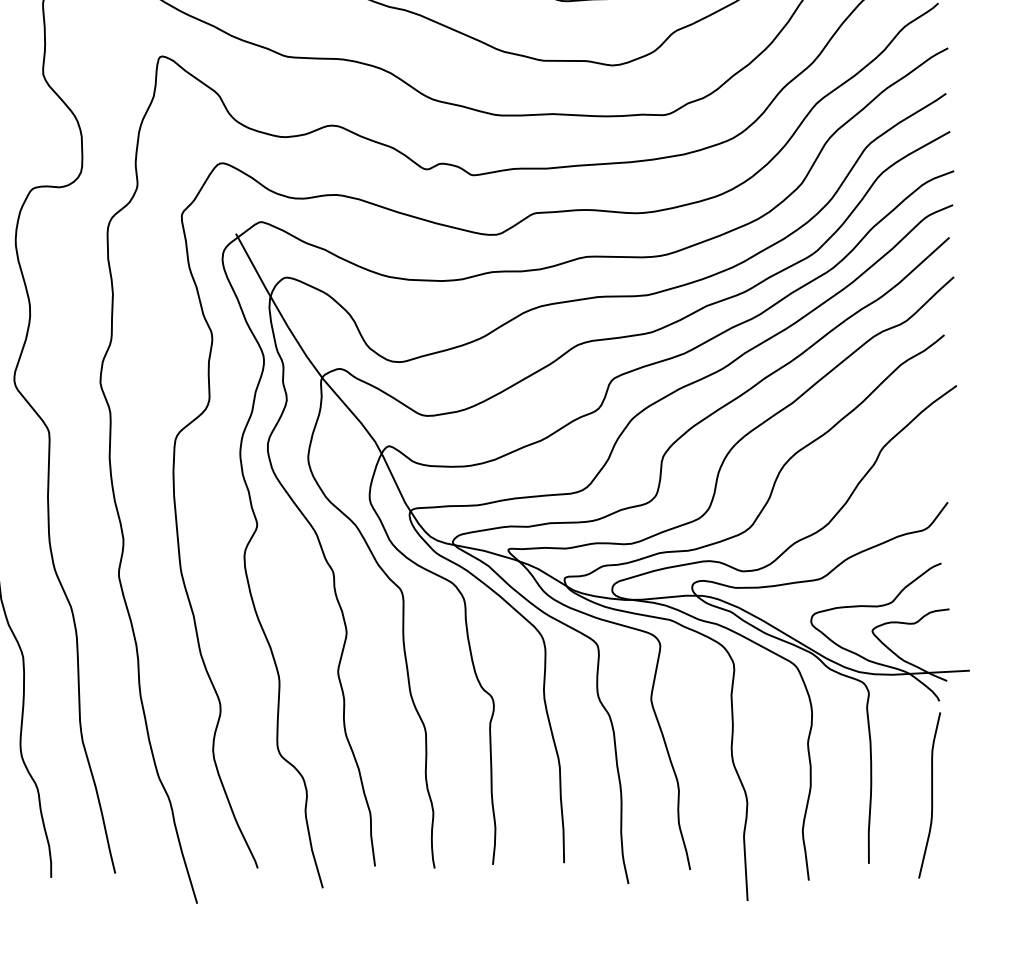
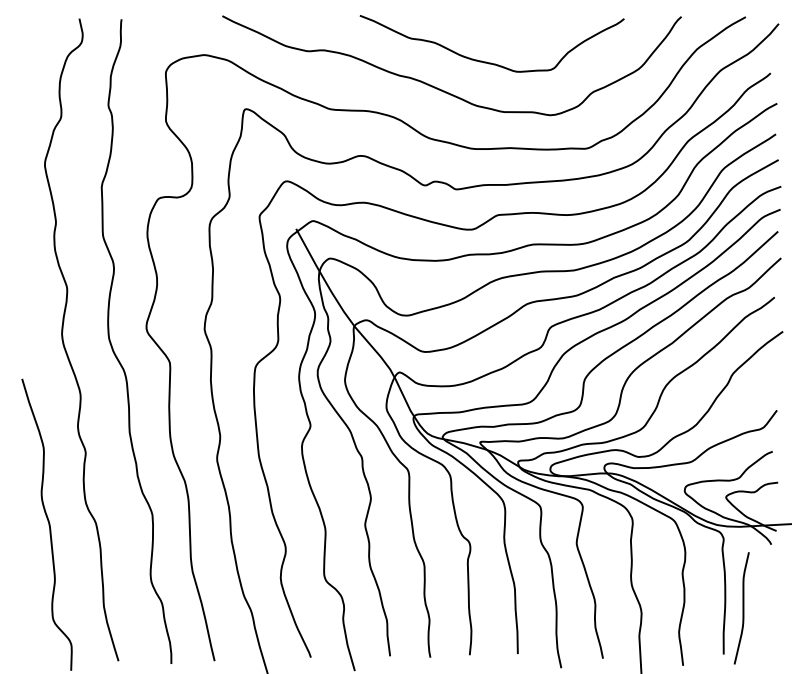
curve: (930, 795) -> (742, 608), moved

